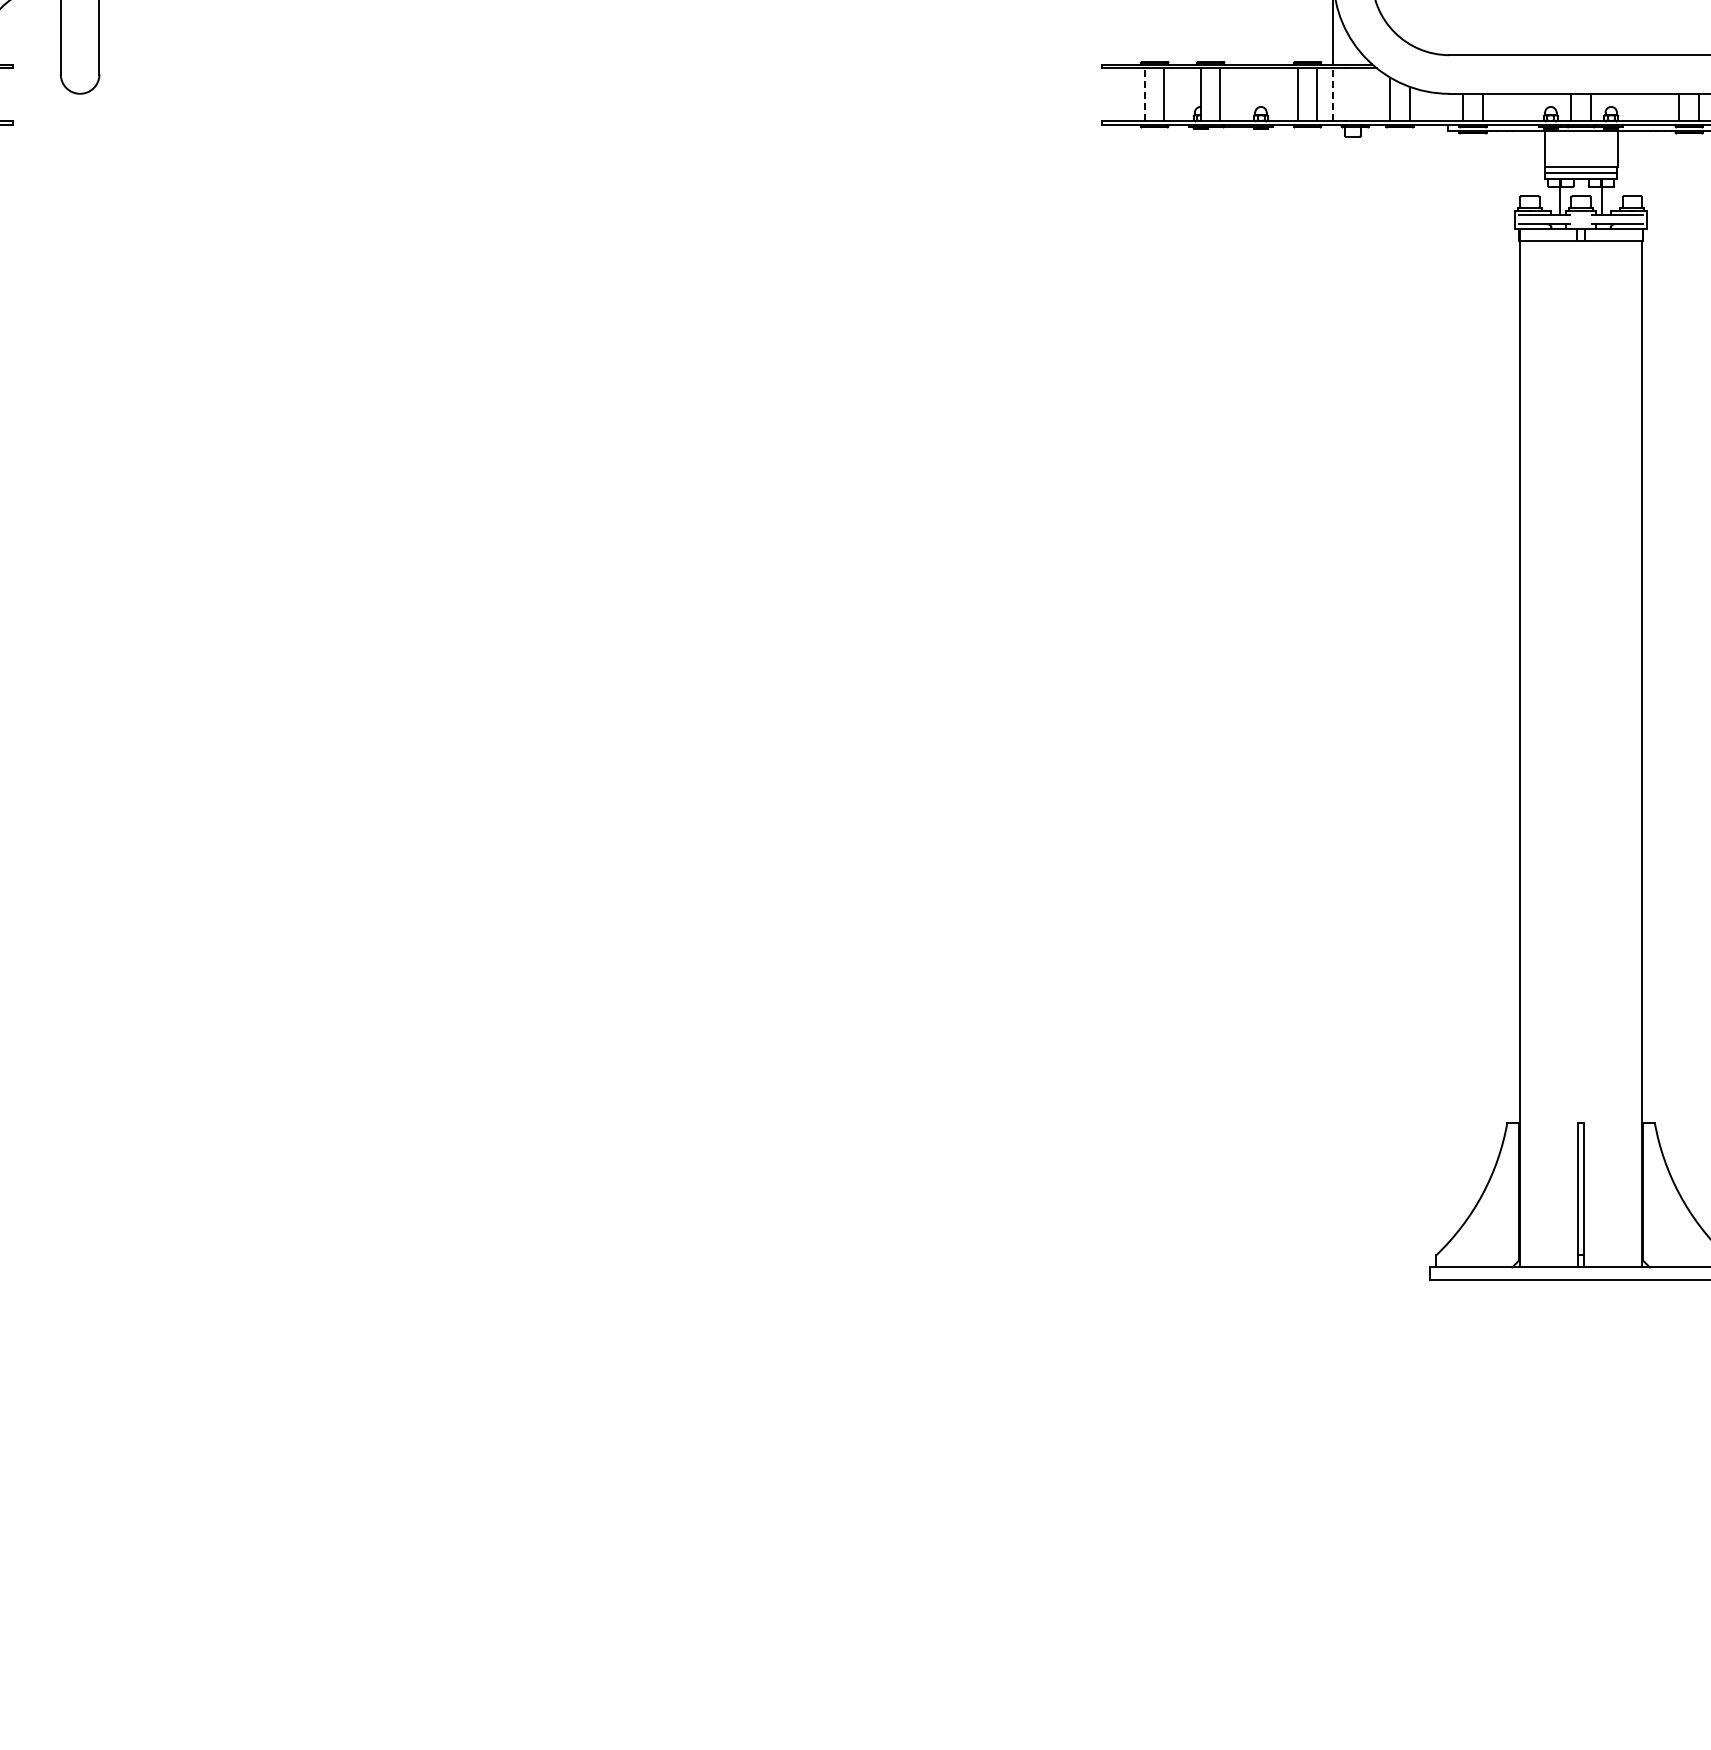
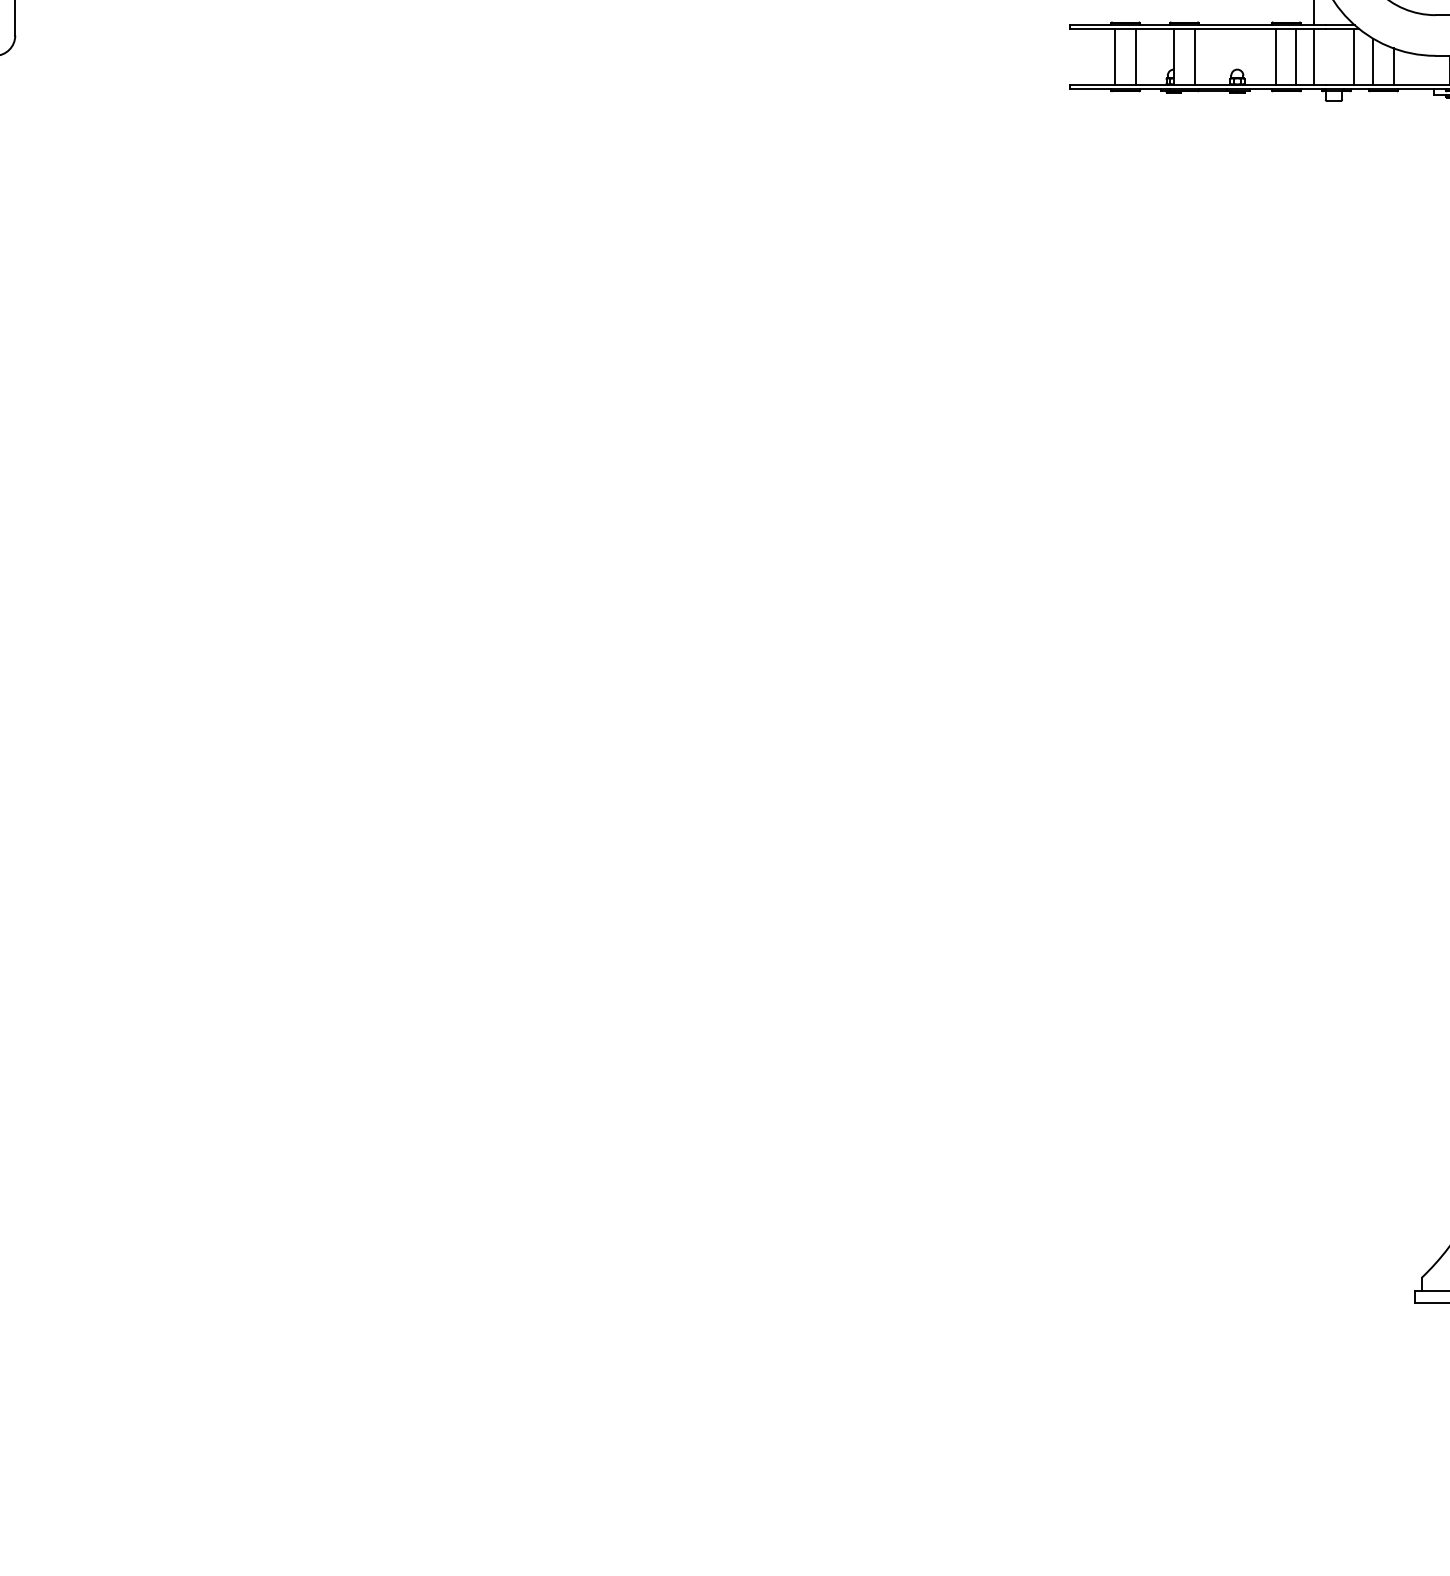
line: (1145, 94) -> (1115, 56), dashed -> solid
line: (1333, 94) -> (1313, 56), dashed -> solid
line: (1372, 94) -> (1354, 56), added

